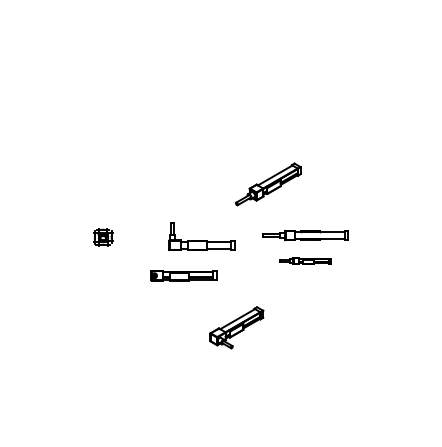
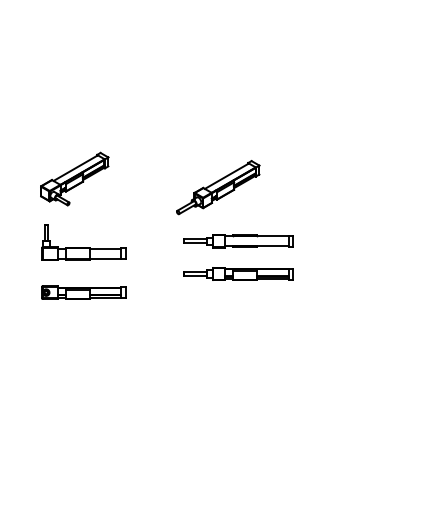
part: (268, 184) -> (218, 187), moved
part: (201, 236) -> (83, 242), moved
part: (305, 260) -> (238, 273), size x1.67
part: (236, 327) -> (74, 178), moved

